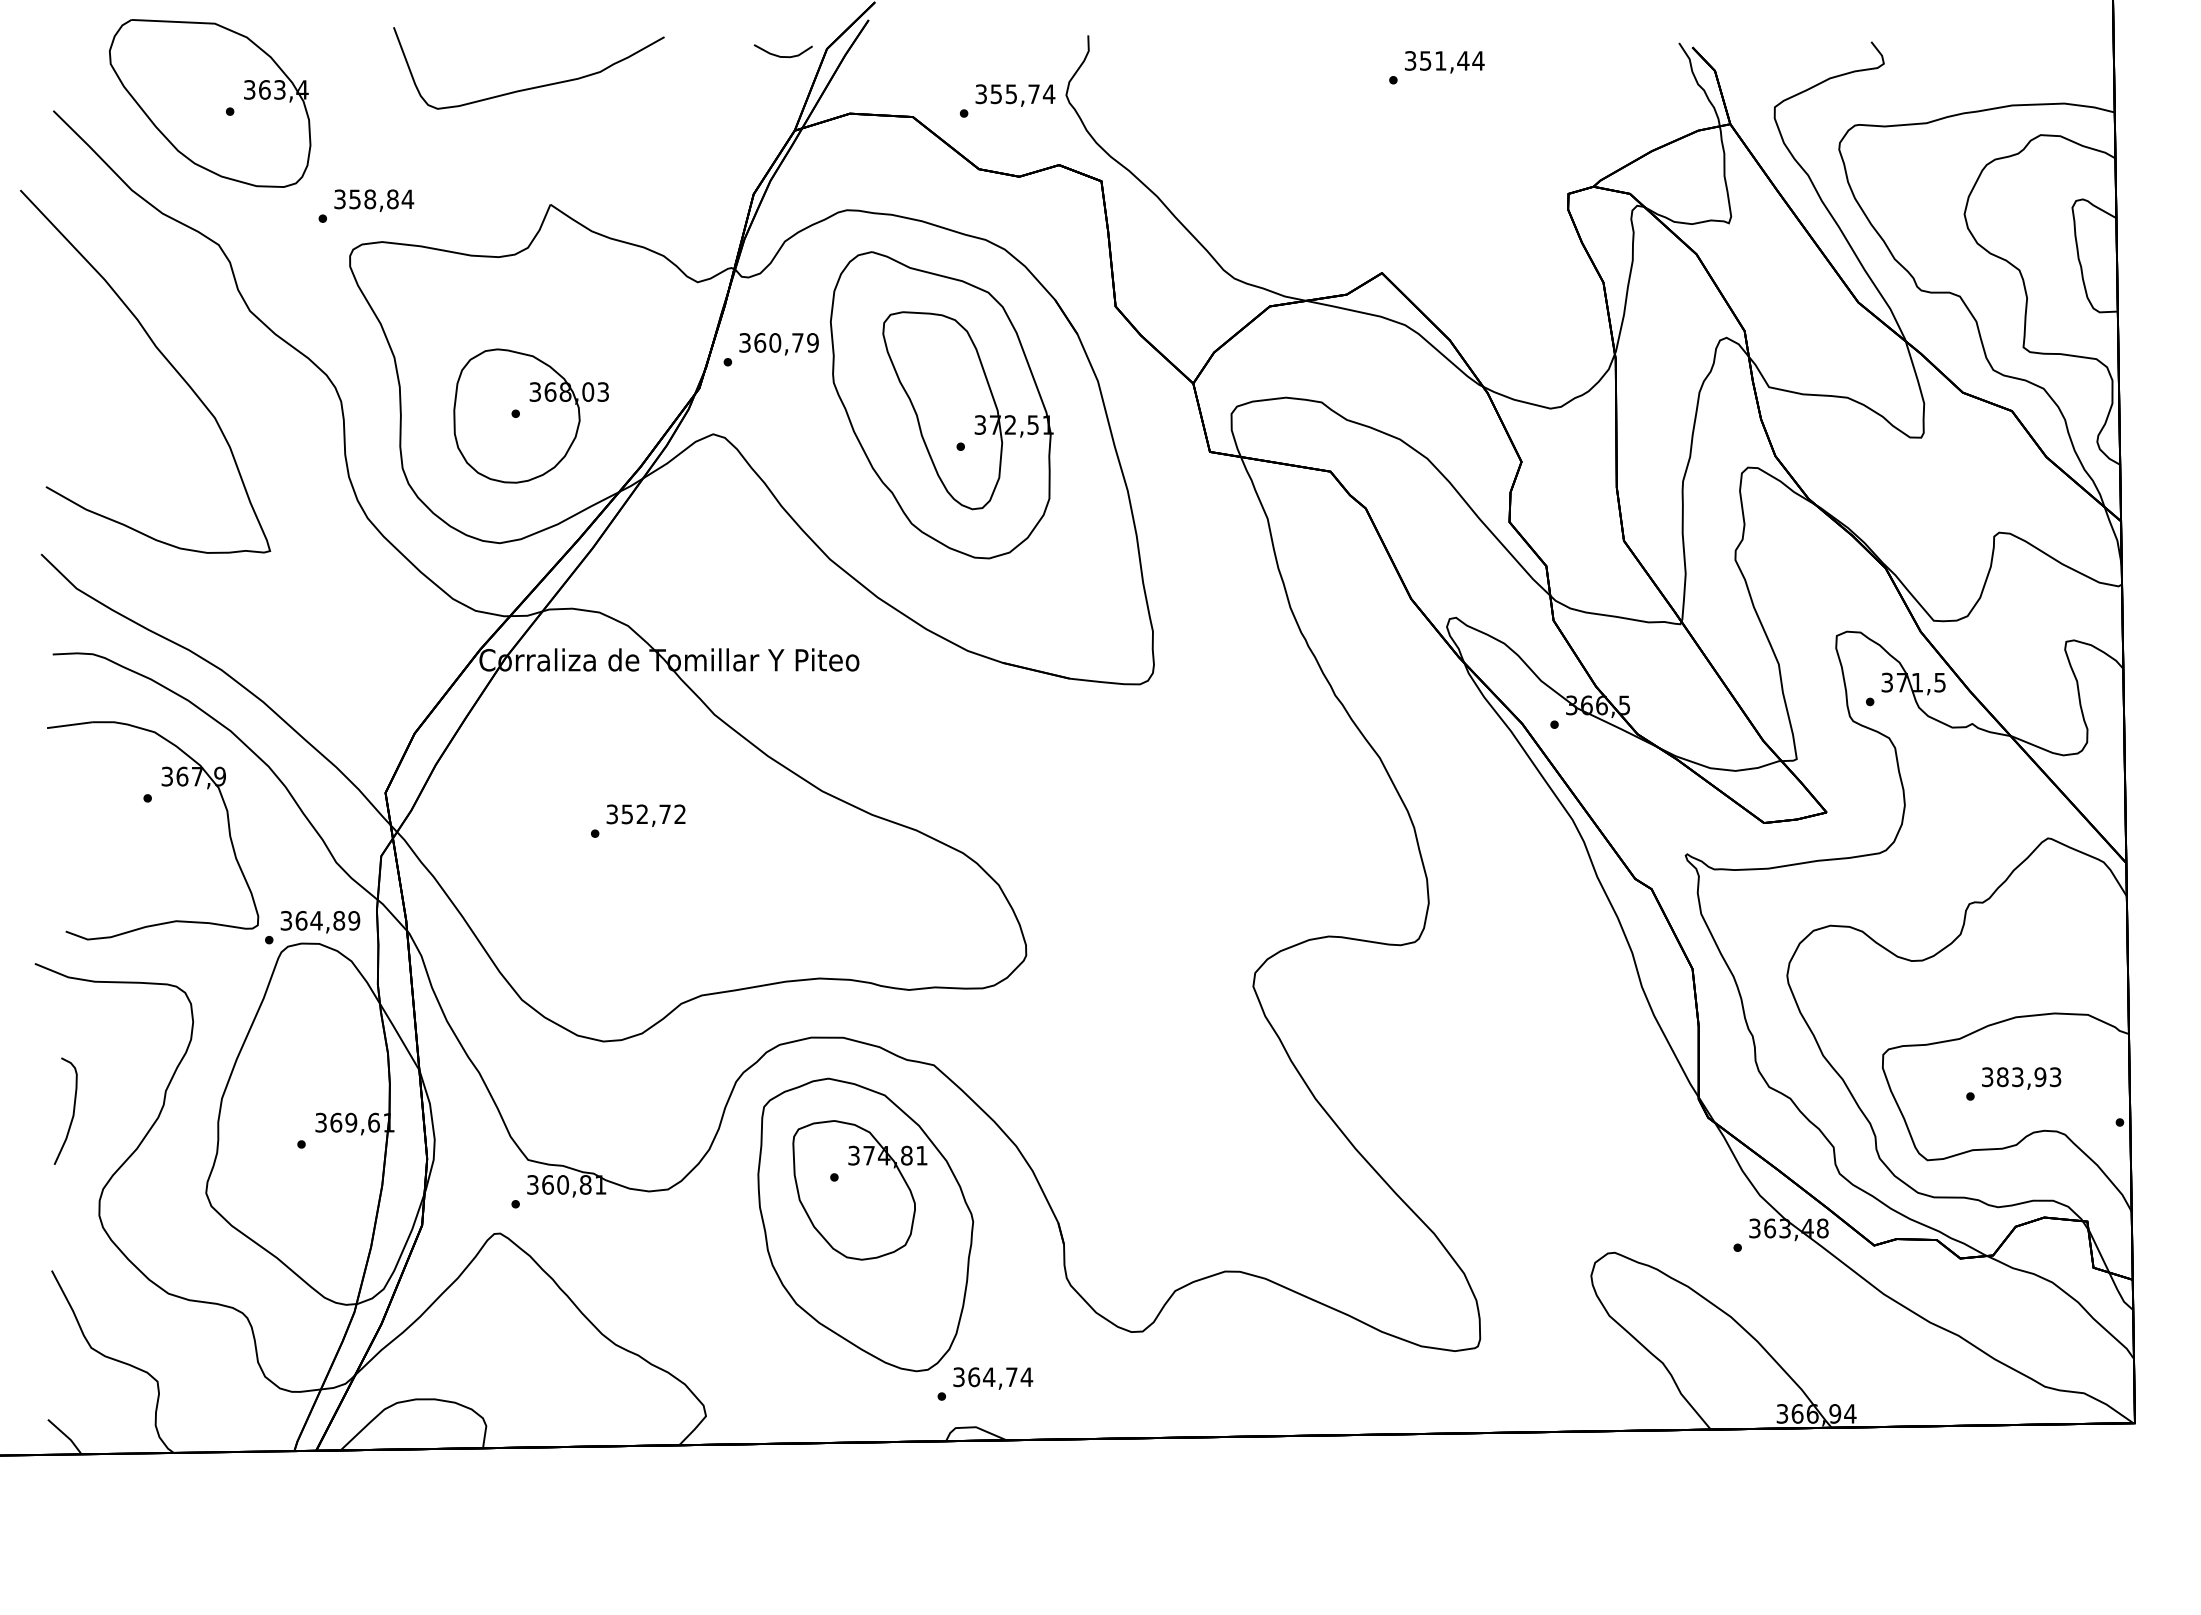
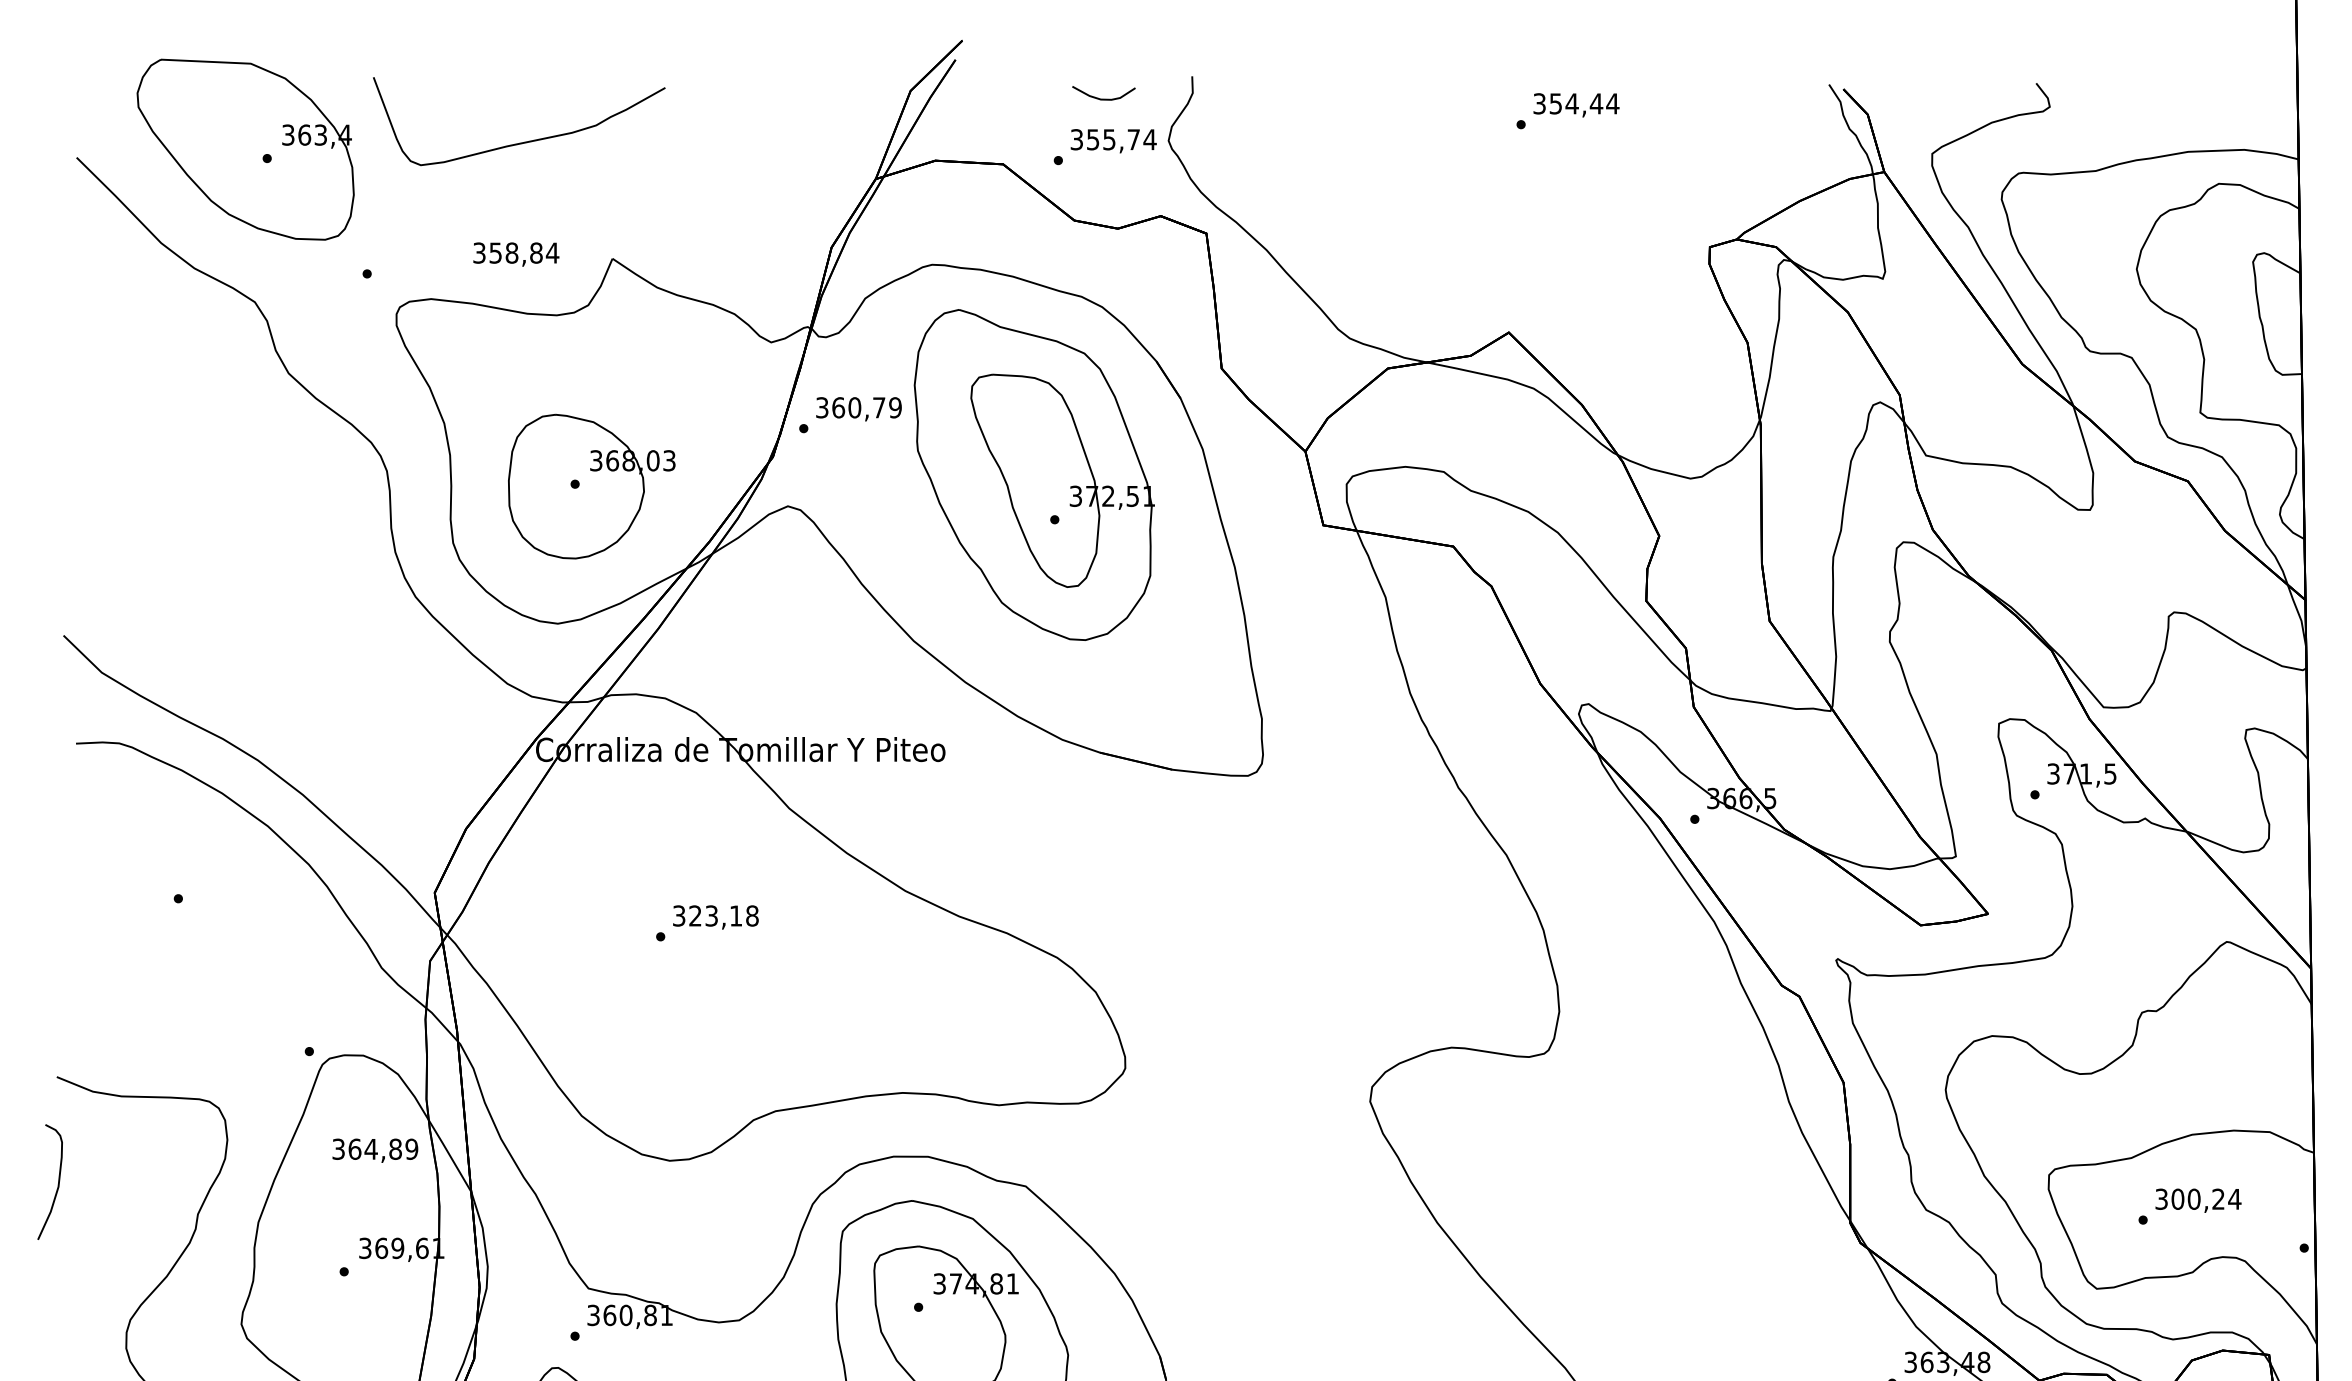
curve: (779, 55) -> (1099, 97), moved
text: (1440, 60) -> (1571, 103), 351,44 -> 354,44
curve: (530, 87) -> (520, 142), moved
text: (374, 200) -> (516, 254), moved
curve: (163, 357) -> (195, 423), removed
part: (163, 786) -> (195, 885), removed
text: (653, 814) -> (723, 916), 352,72 -> 323,18
text: (320, 922) -> (375, 1151), moved
text: (2028, 1077) -> (2205, 1199), 383,93 -> 300,24
curve: (72, 1113) -> (57, 1184), moved

